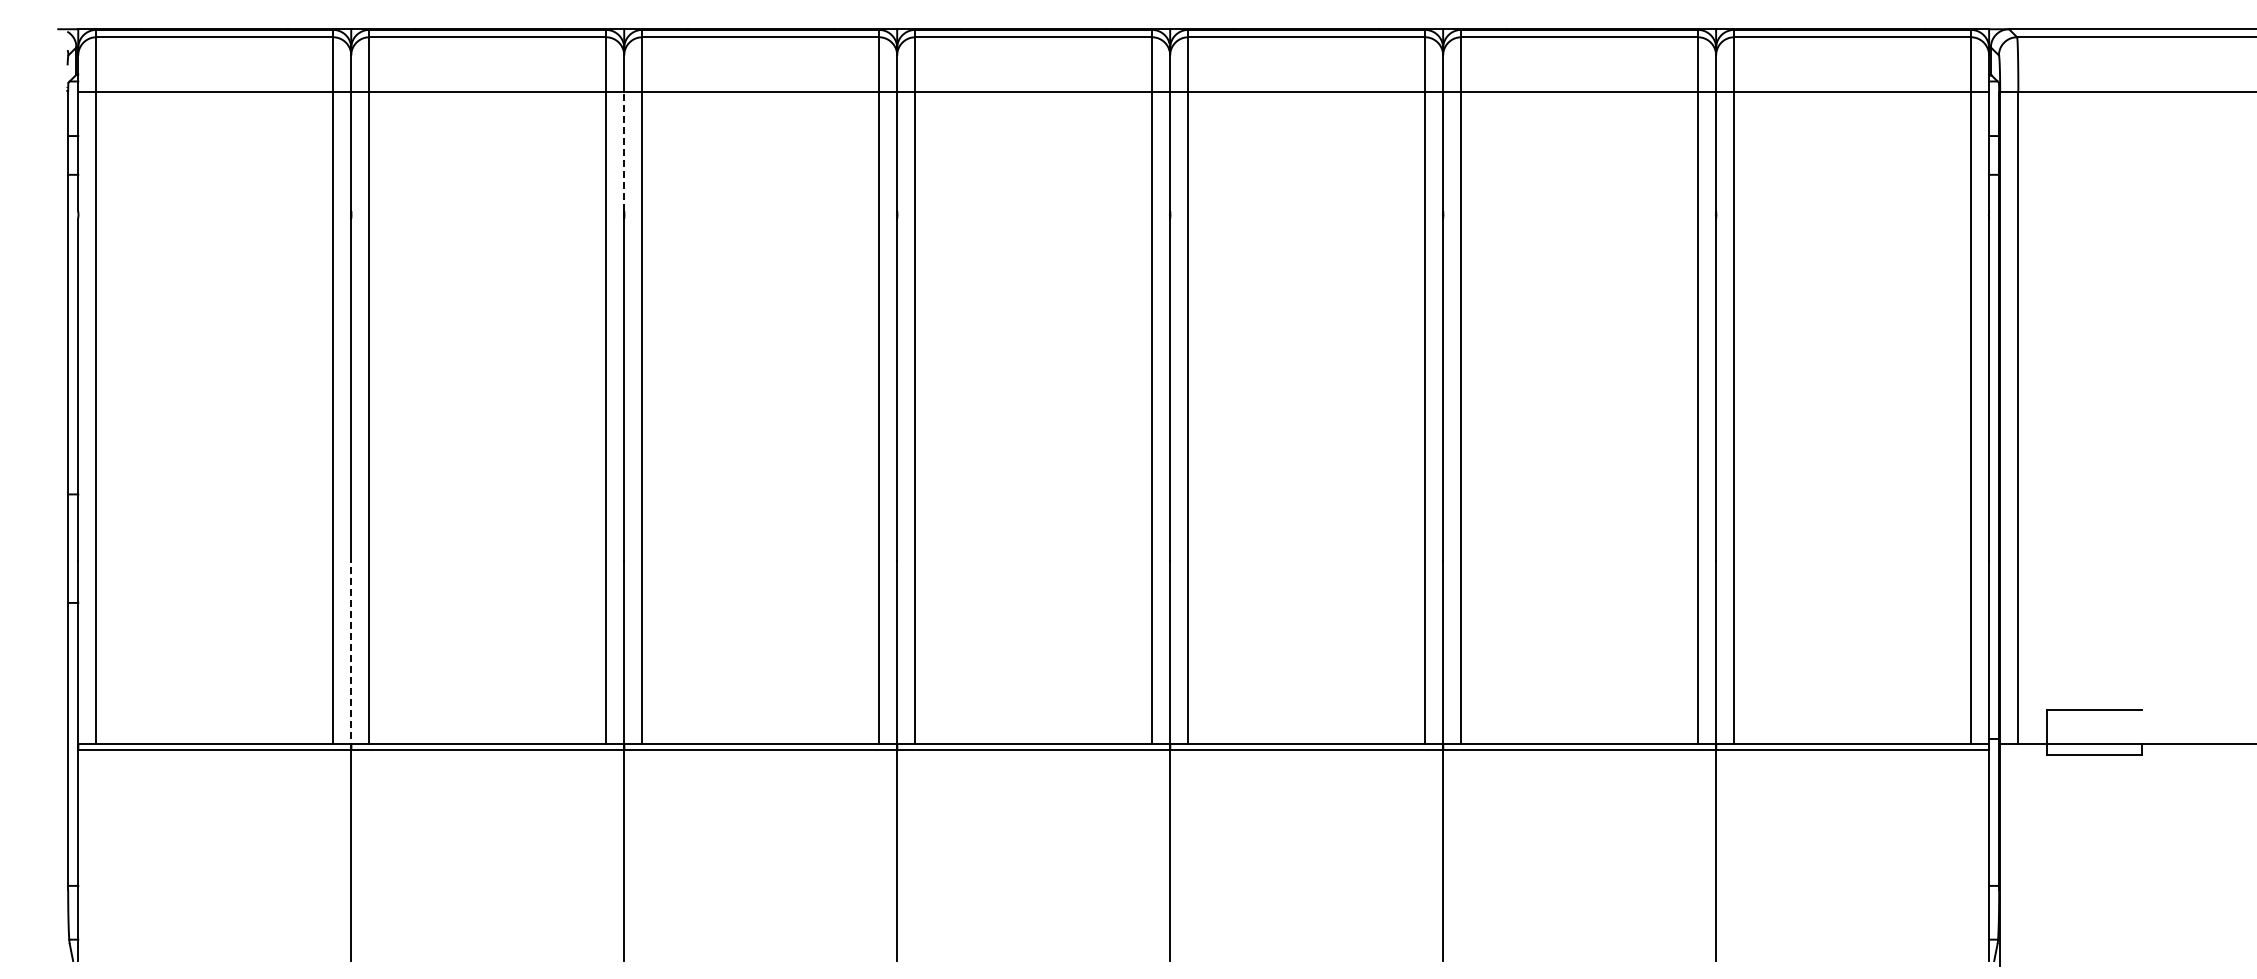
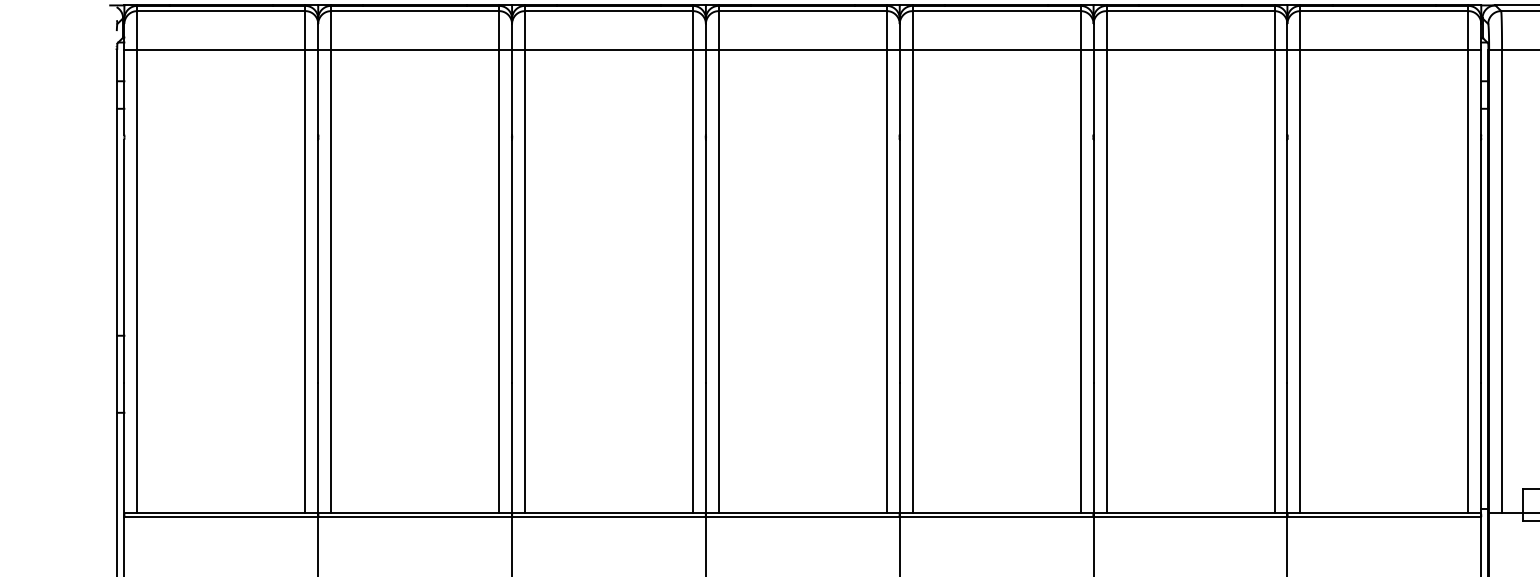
line: (624, 151) -> (512, 92), dashed -> solid
line: (351, 655) -> (318, 450), dashed -> solid

